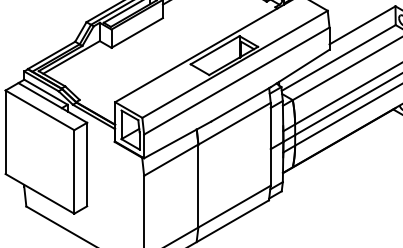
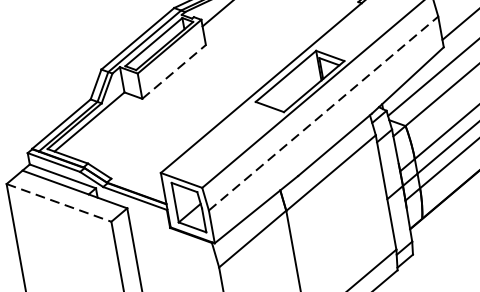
line: (137, 32) -> (174, 71), solid -> dashed
line: (237, 80) -> (324, 112), solid -> dashed
line: (39, 110) -> (58, 203), solid -> dashed

